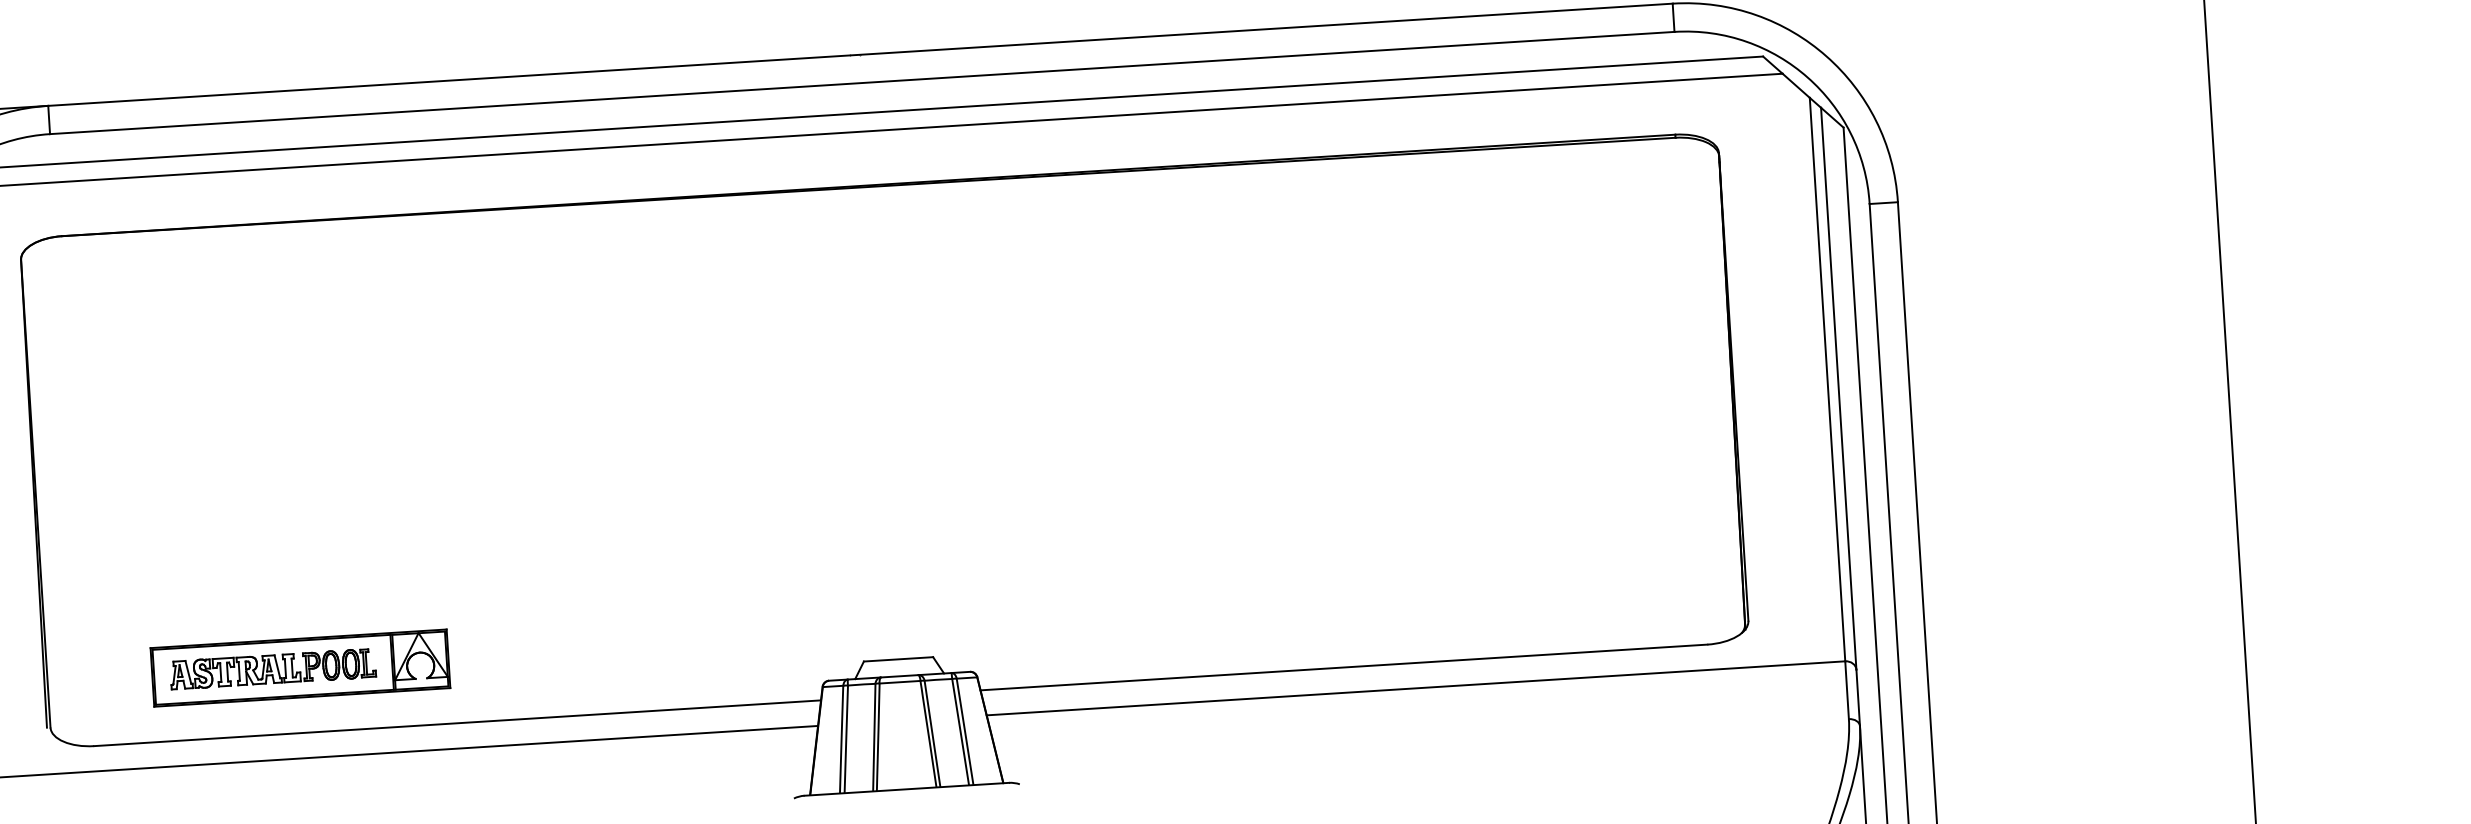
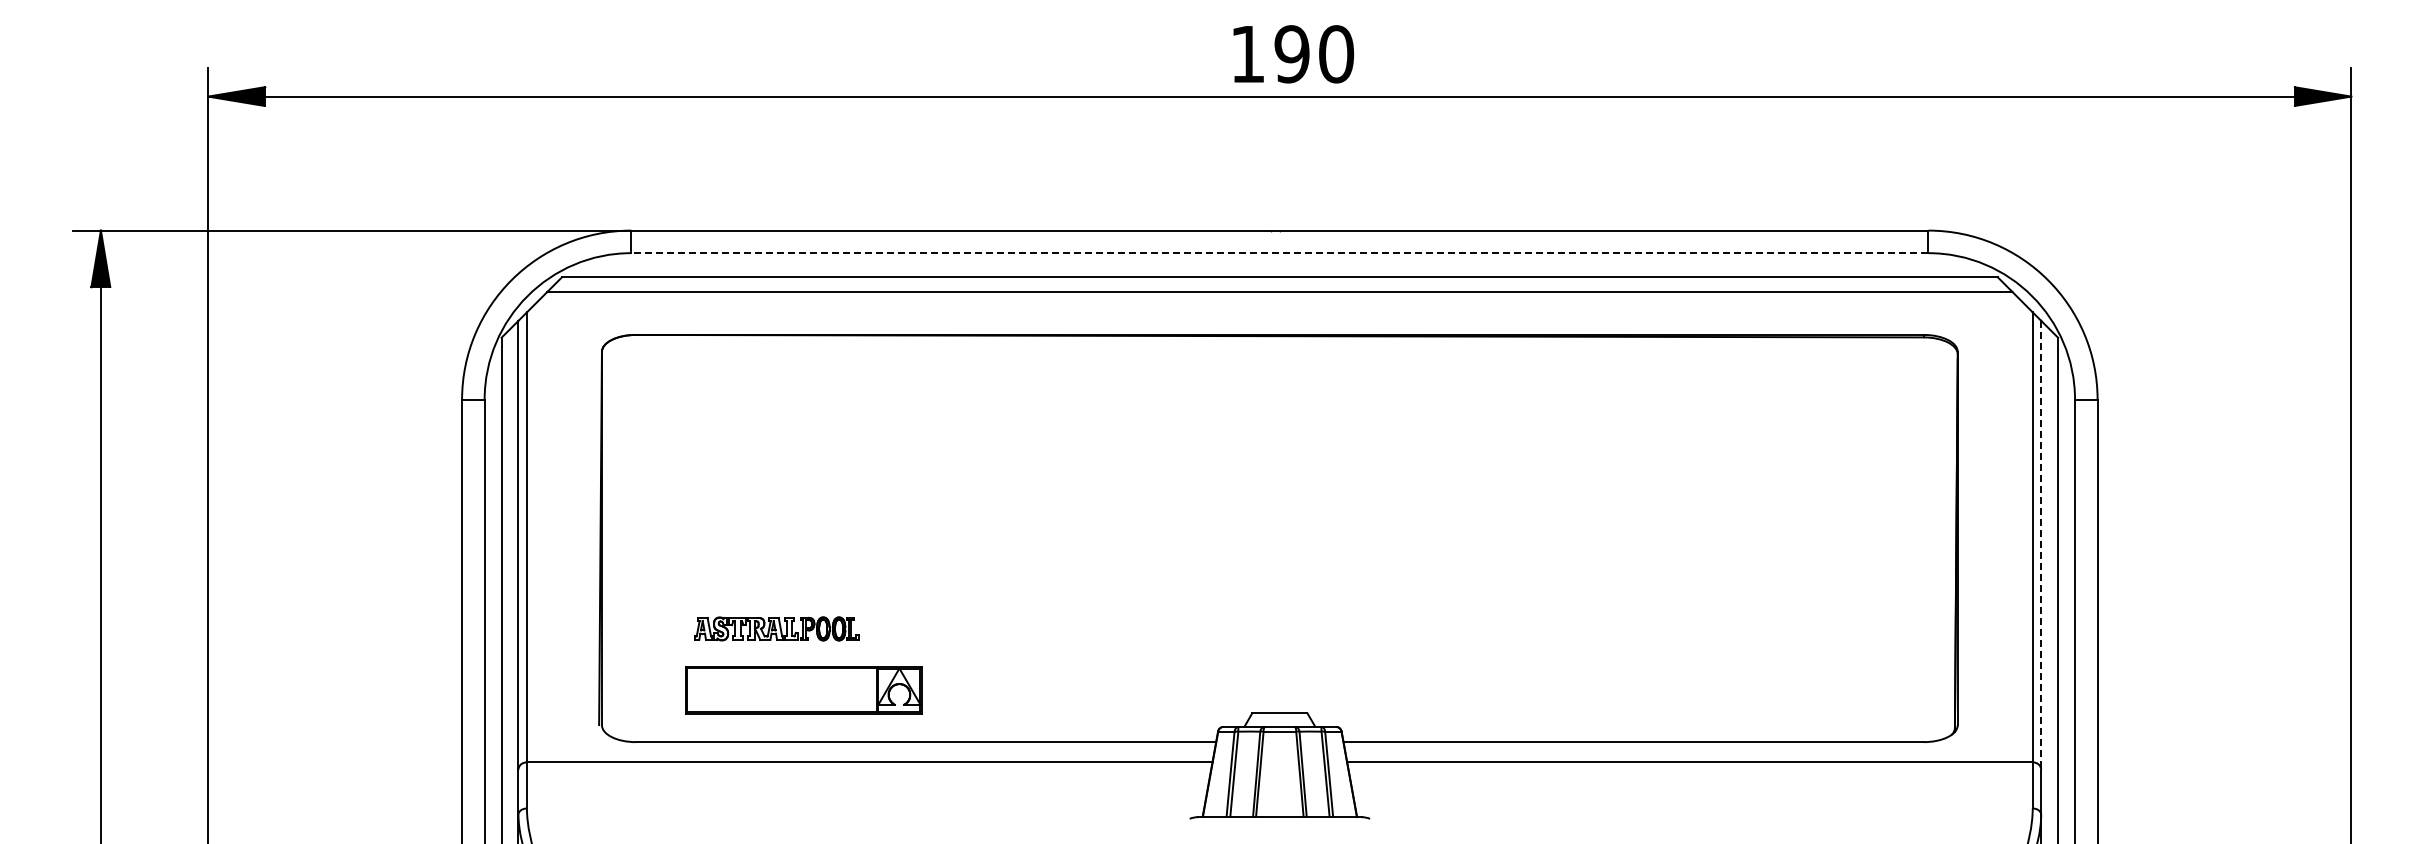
line: (861, 83) -> (1279, 253), solid -> dashed
line: (1839, 389) -> (2041, 545), solid -> dashed
part: (272, 668) -> (776, 628), moved

